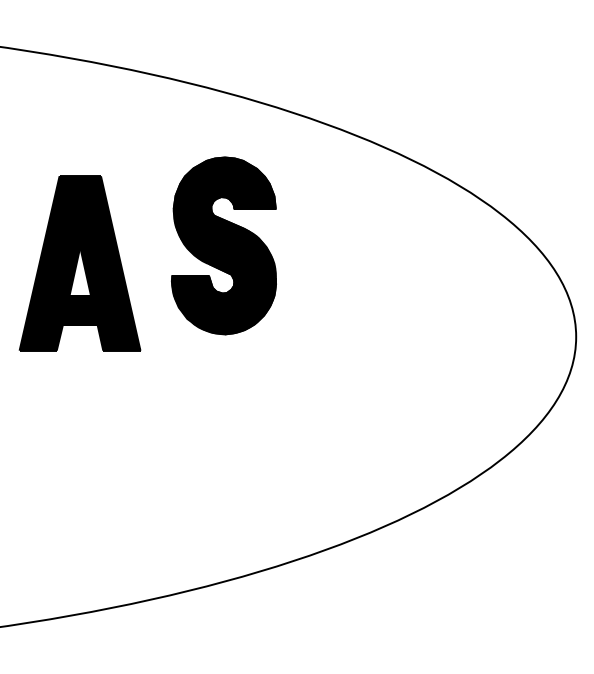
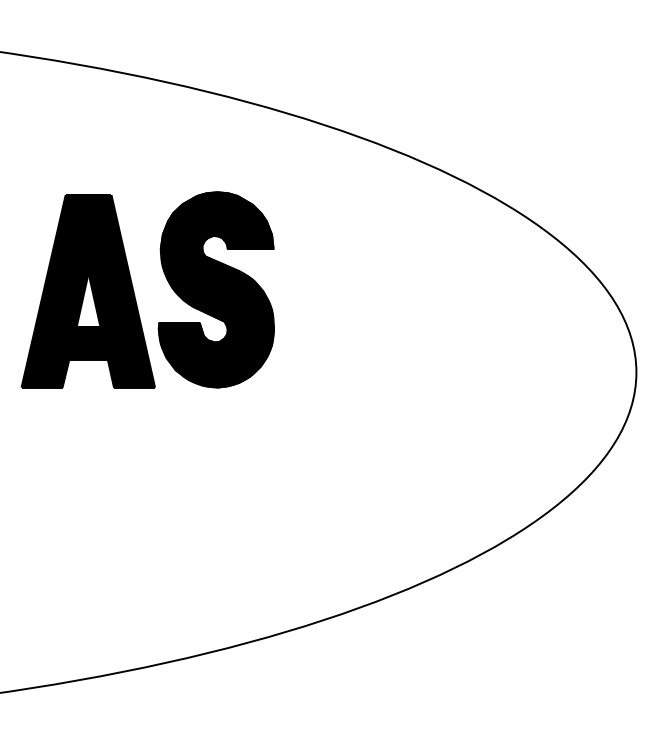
part: (223, 245) -> (215, 289), moved

